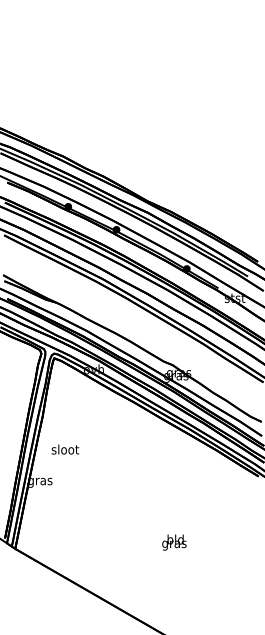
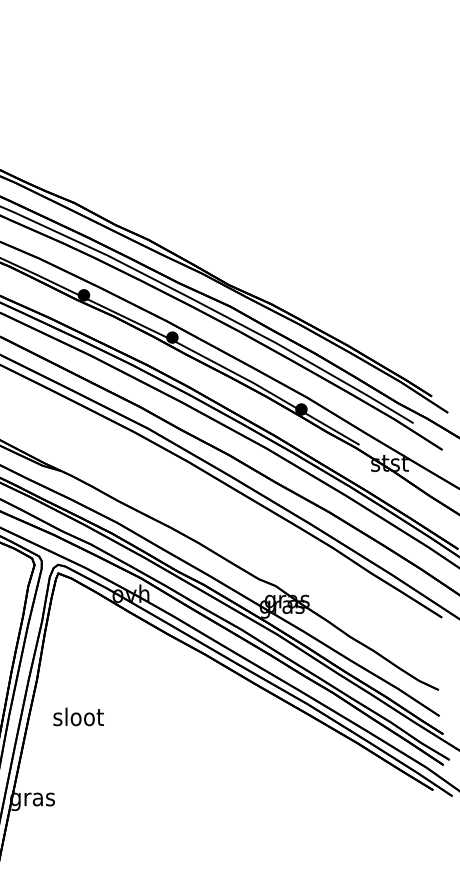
text: (65, 449) -> (78, 716), moved

